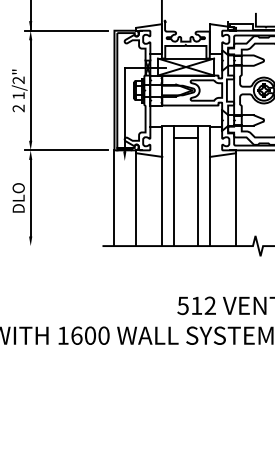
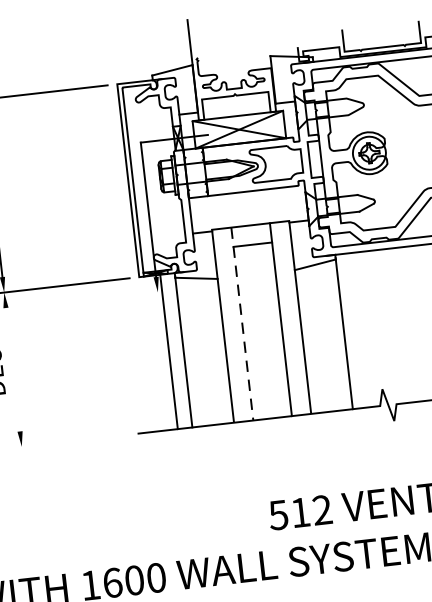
line: (174, 186) -> (242, 324), solid -> dashed
line: (30, 197) -> (12, 368), removed
line: (114, 198) -> (169, 352), moved

